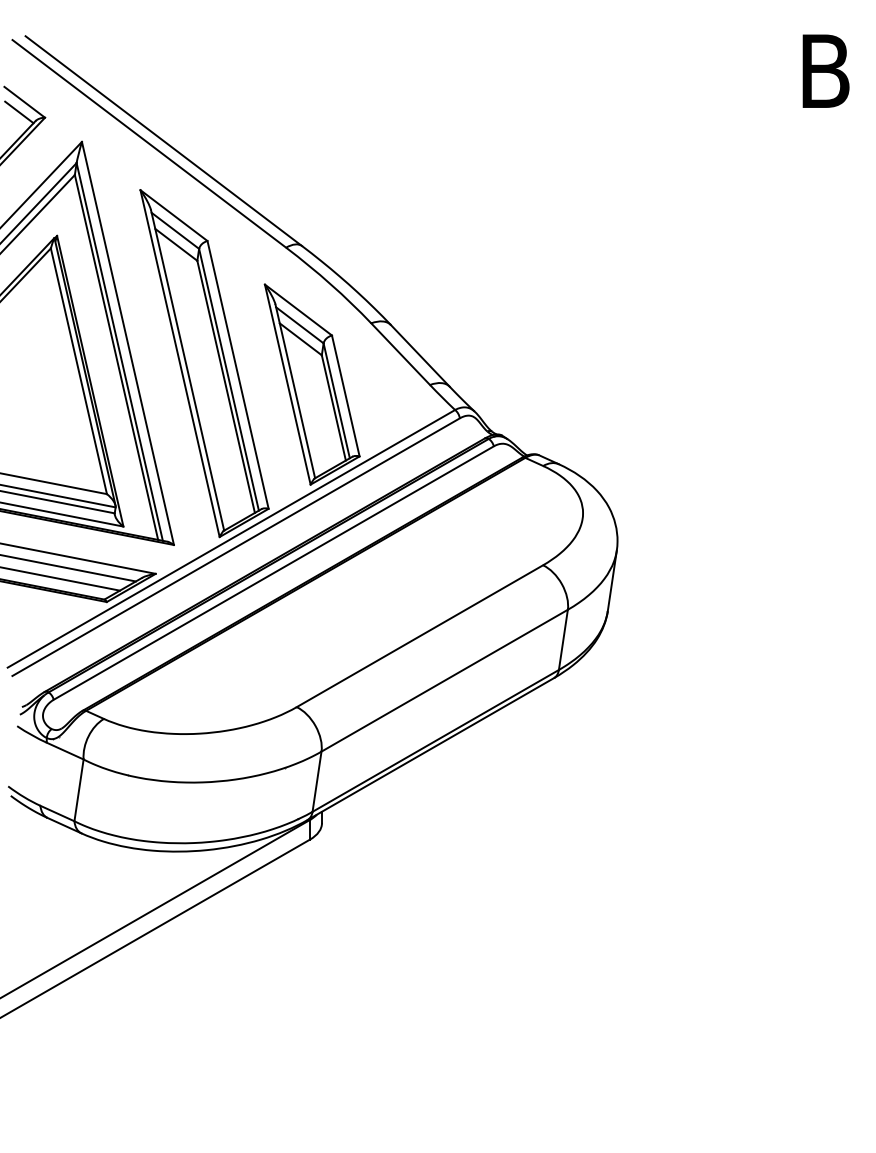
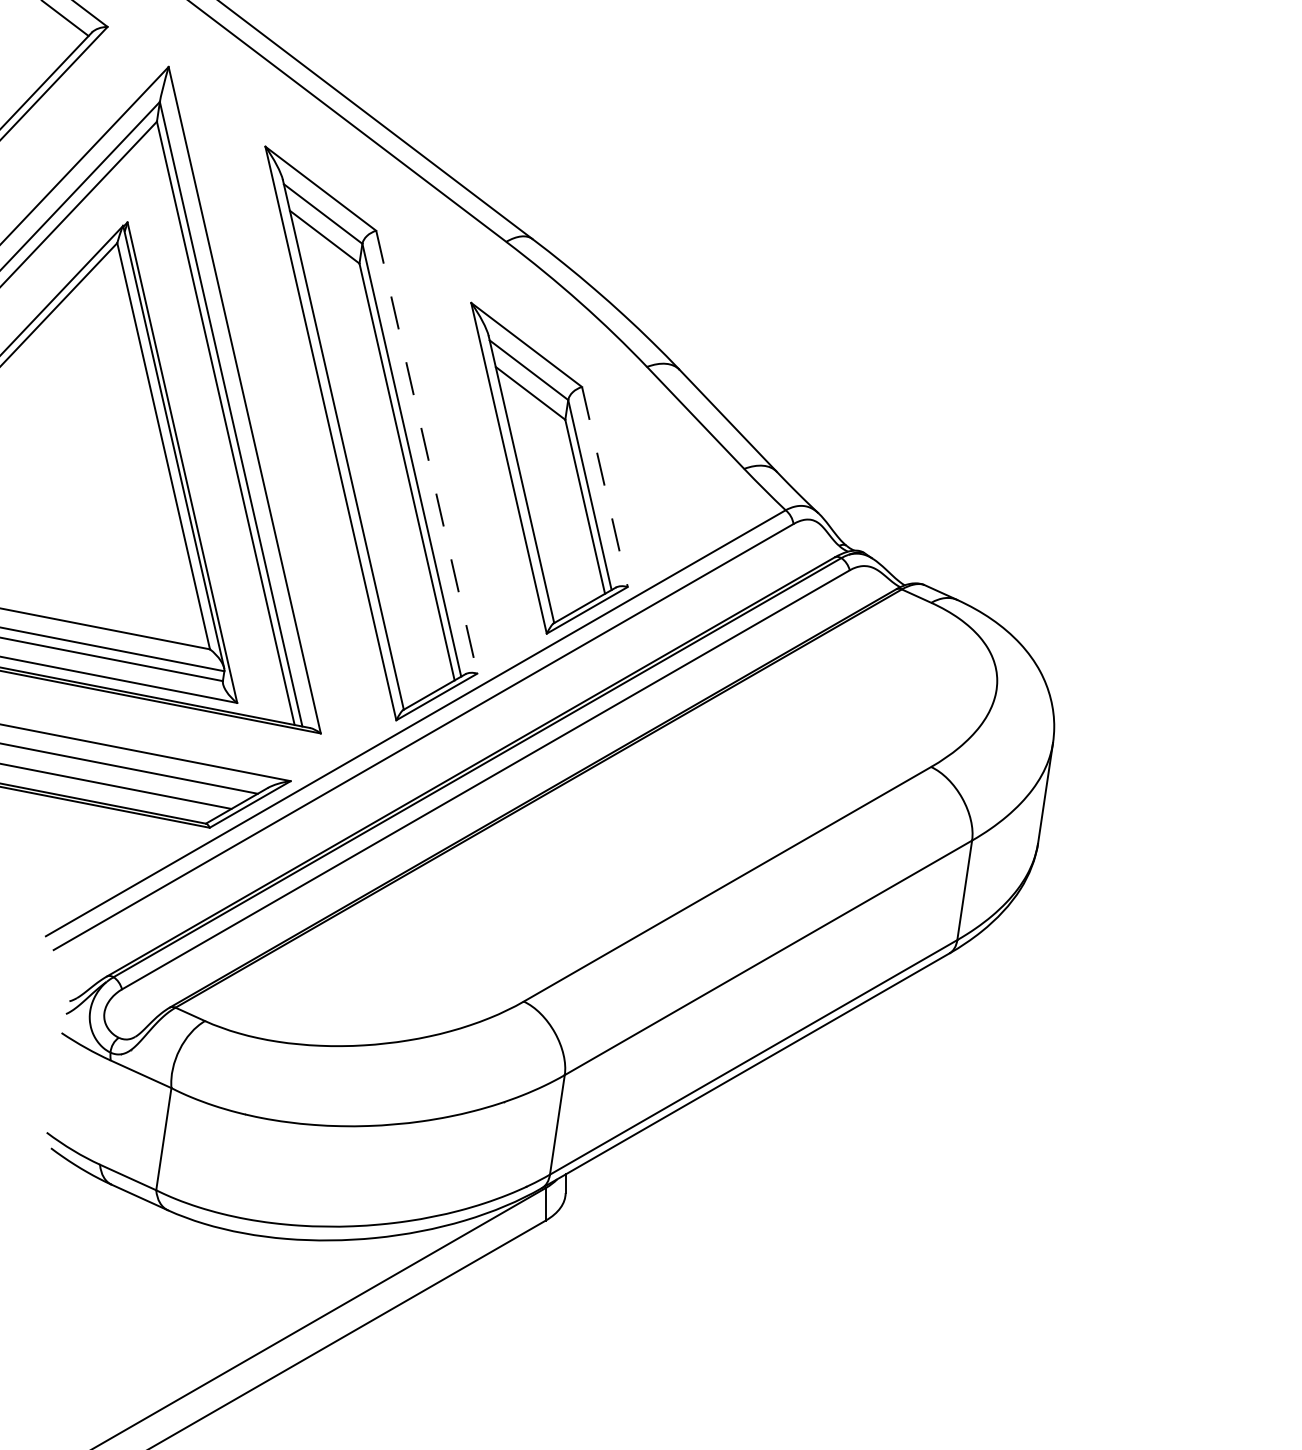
line: (238, 375) -> (427, 453), solid -> dashed
line: (345, 396) -> (604, 487), solid -> dashed

